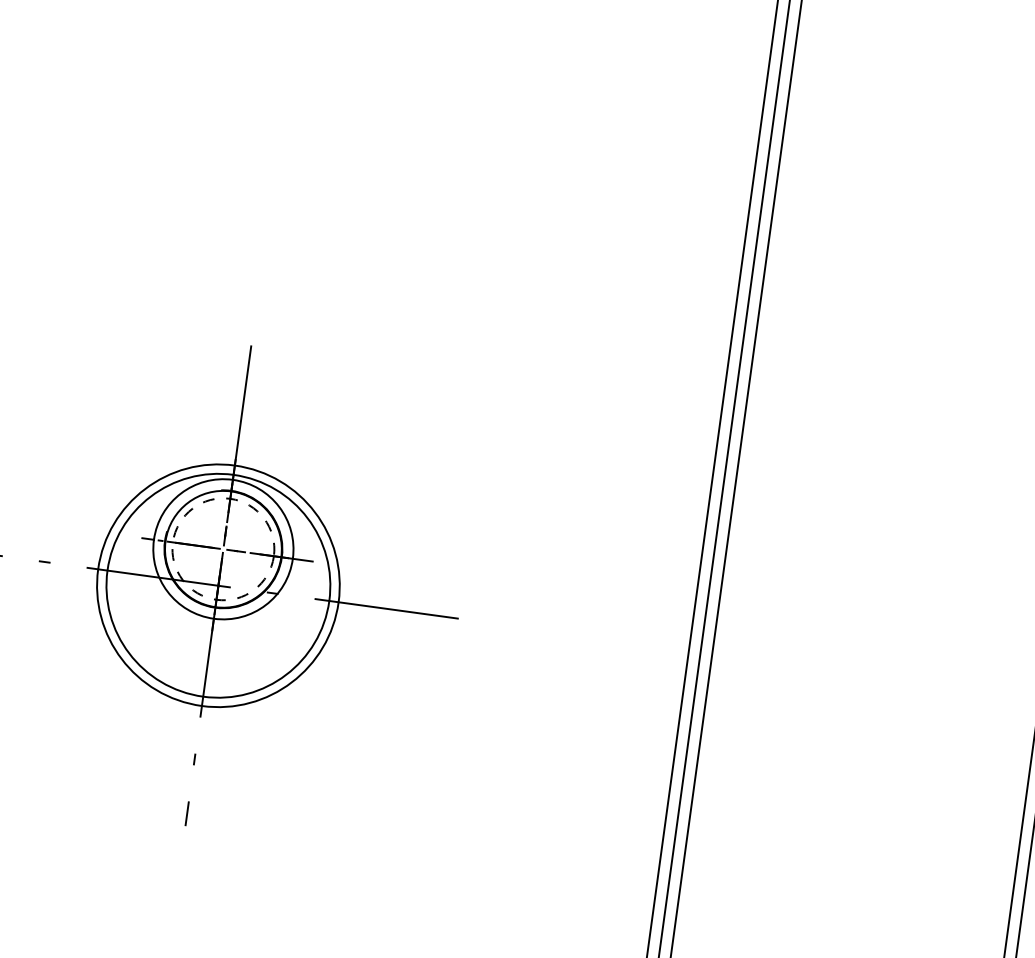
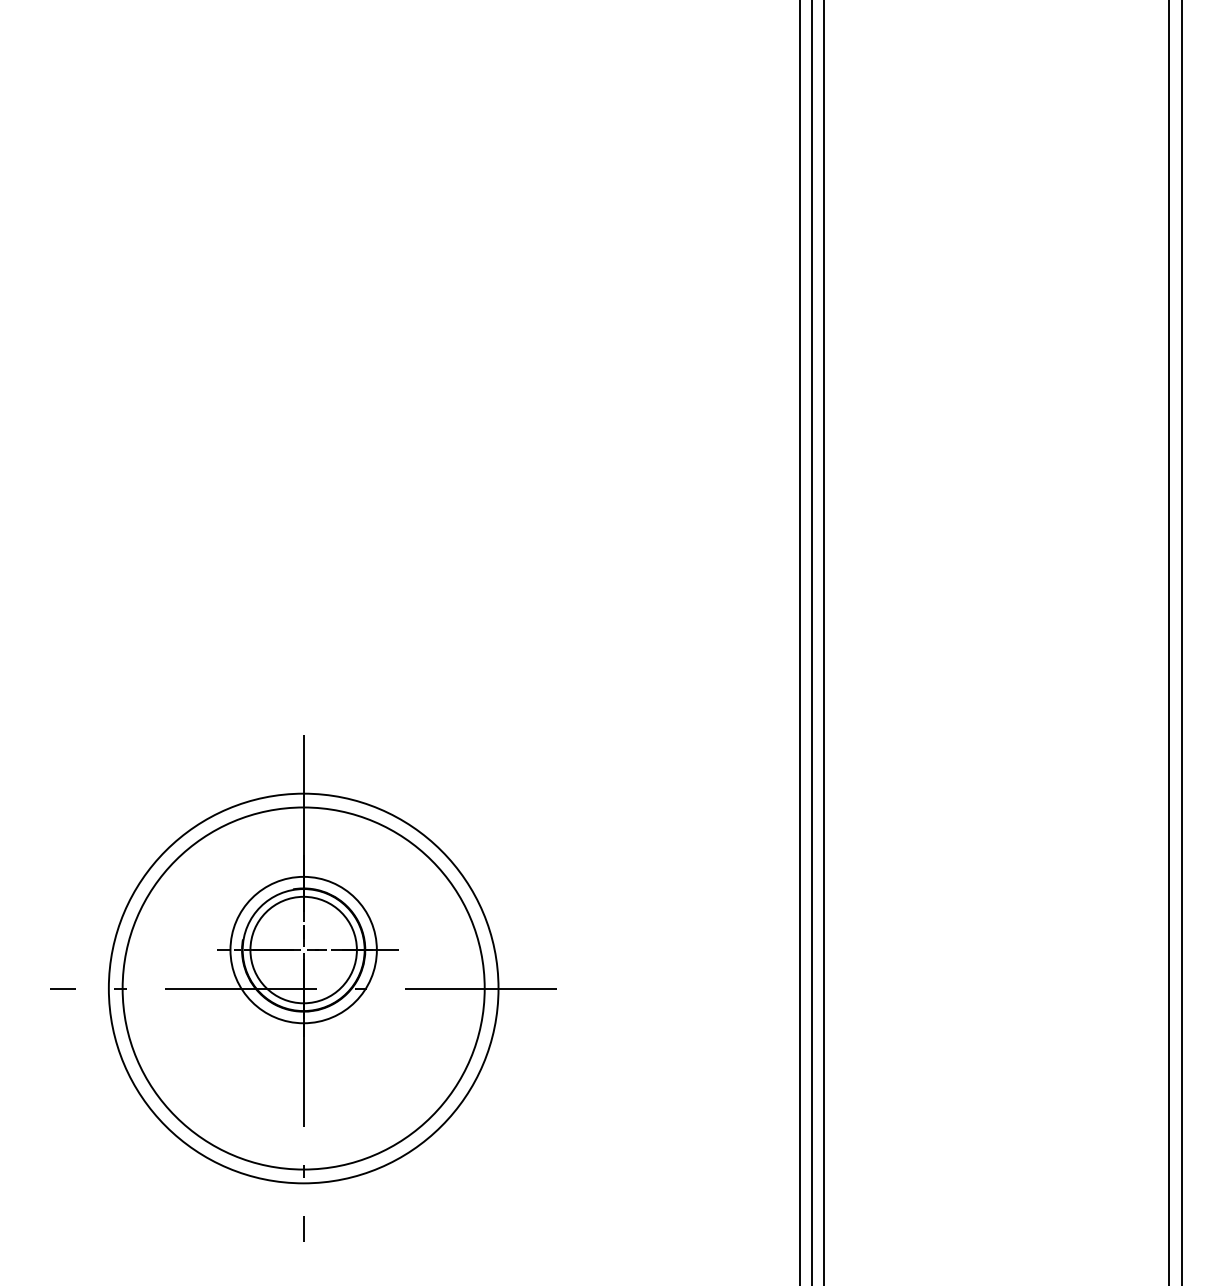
circle: (223, 548) -> (303, 949), dashed -> solid
circle: (218, 585) -> (303, 988), size x1.43
circle: (218, 585) -> (303, 988), size x1.67

